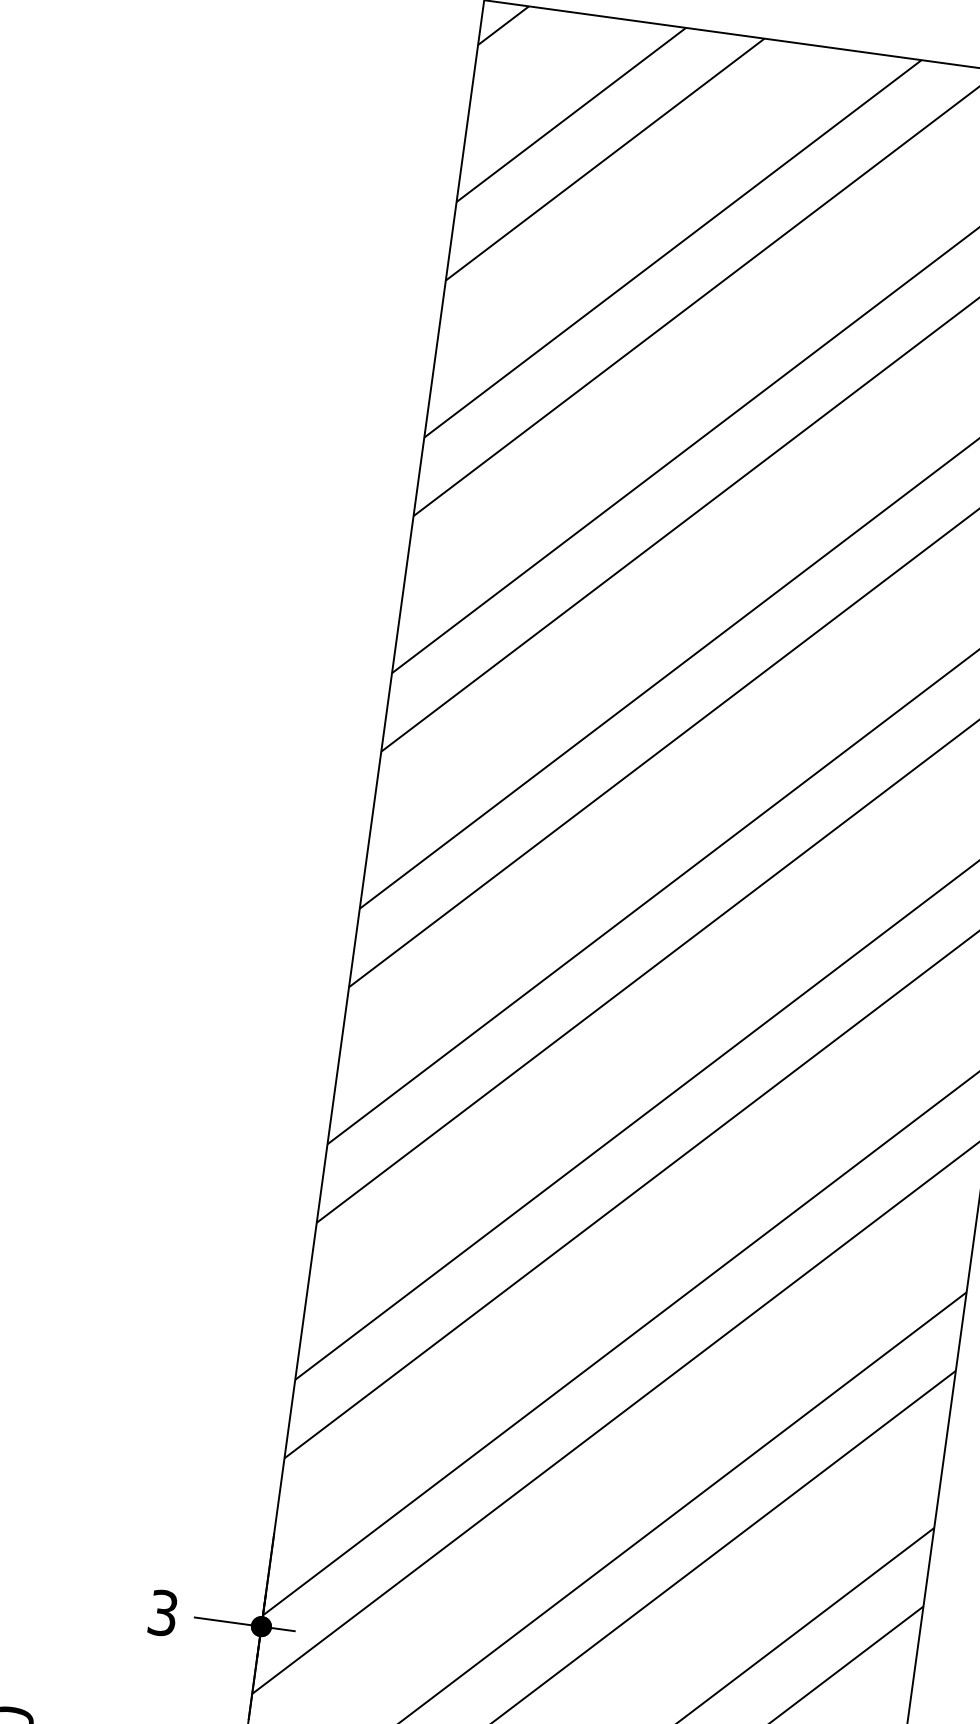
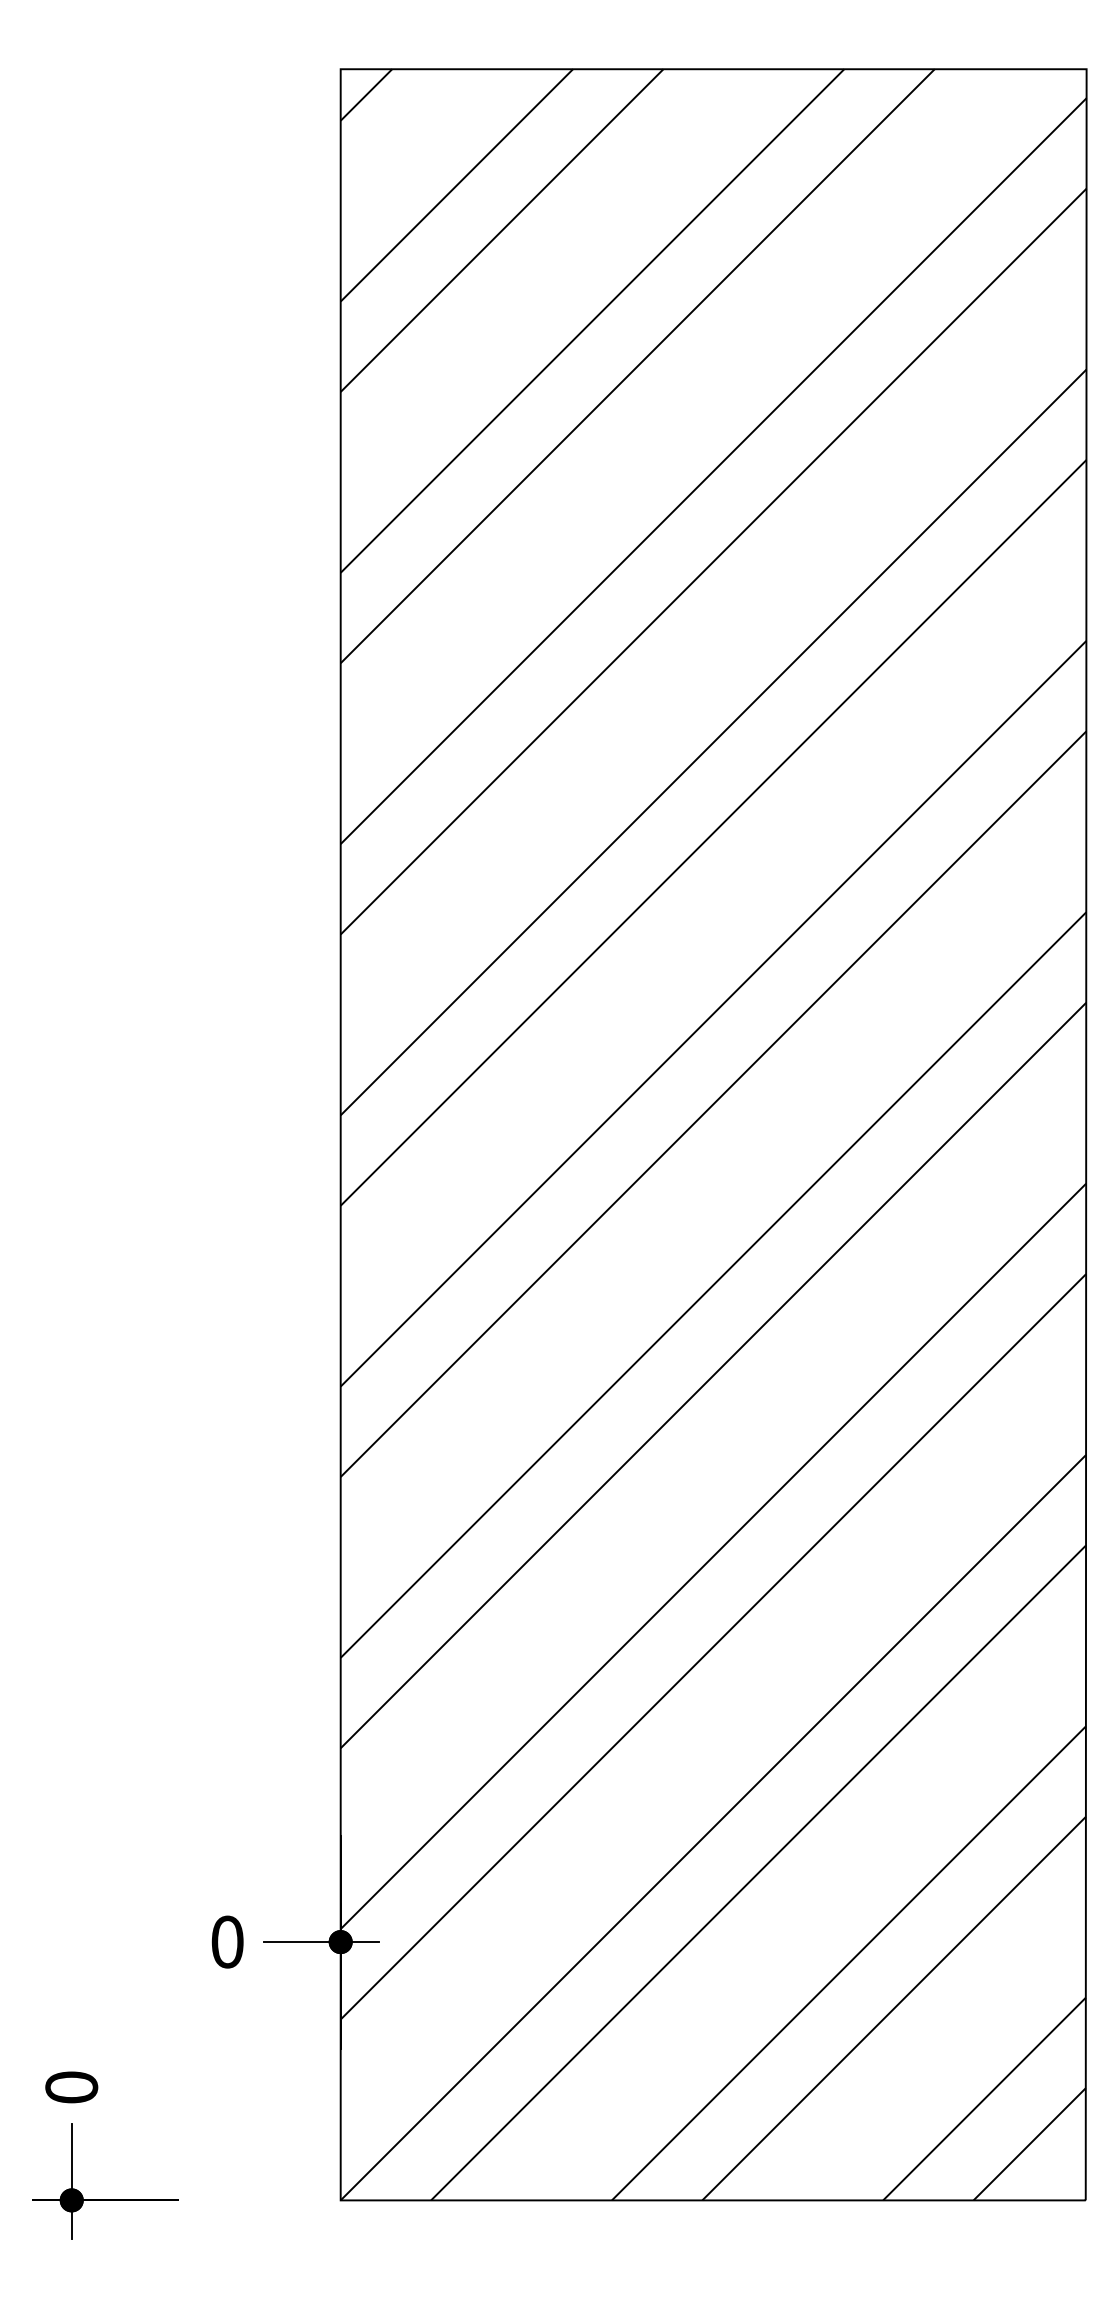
text: (163, 1612) -> (227, 1941), 3 -> 0

